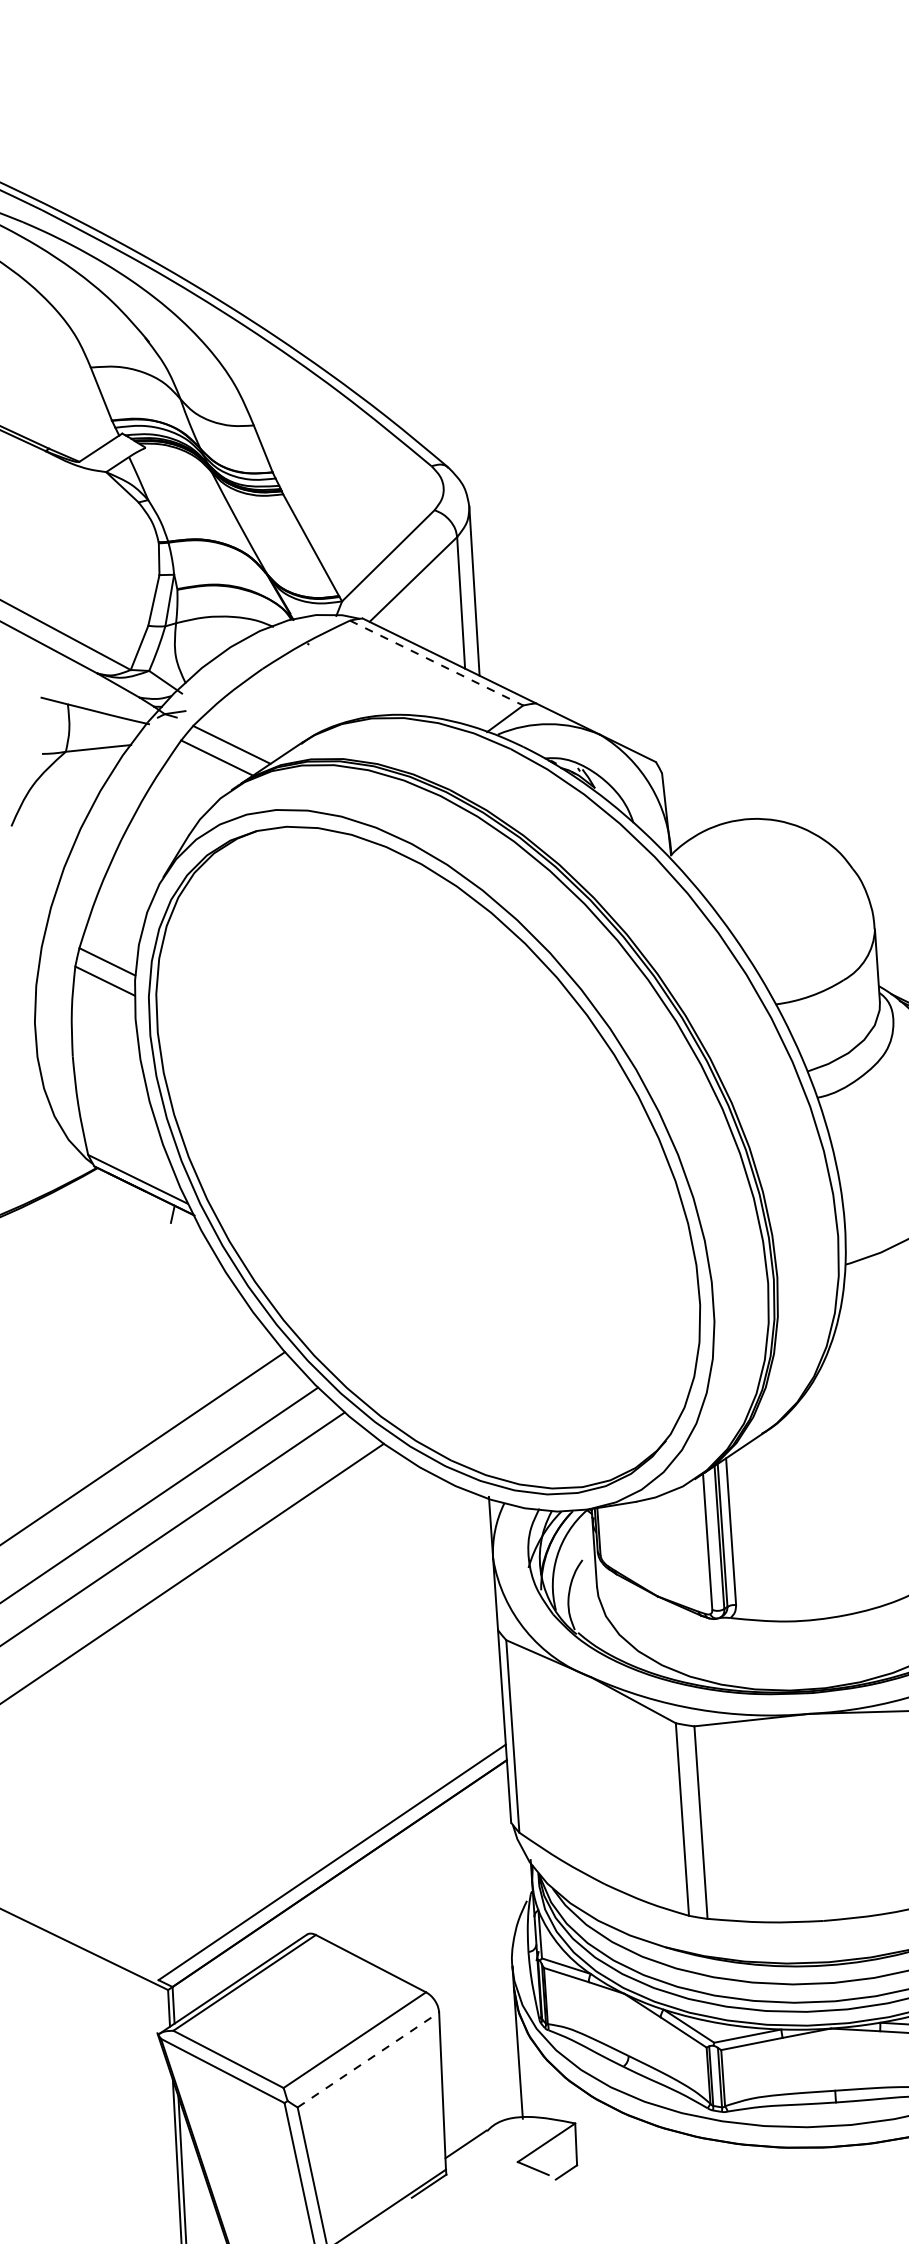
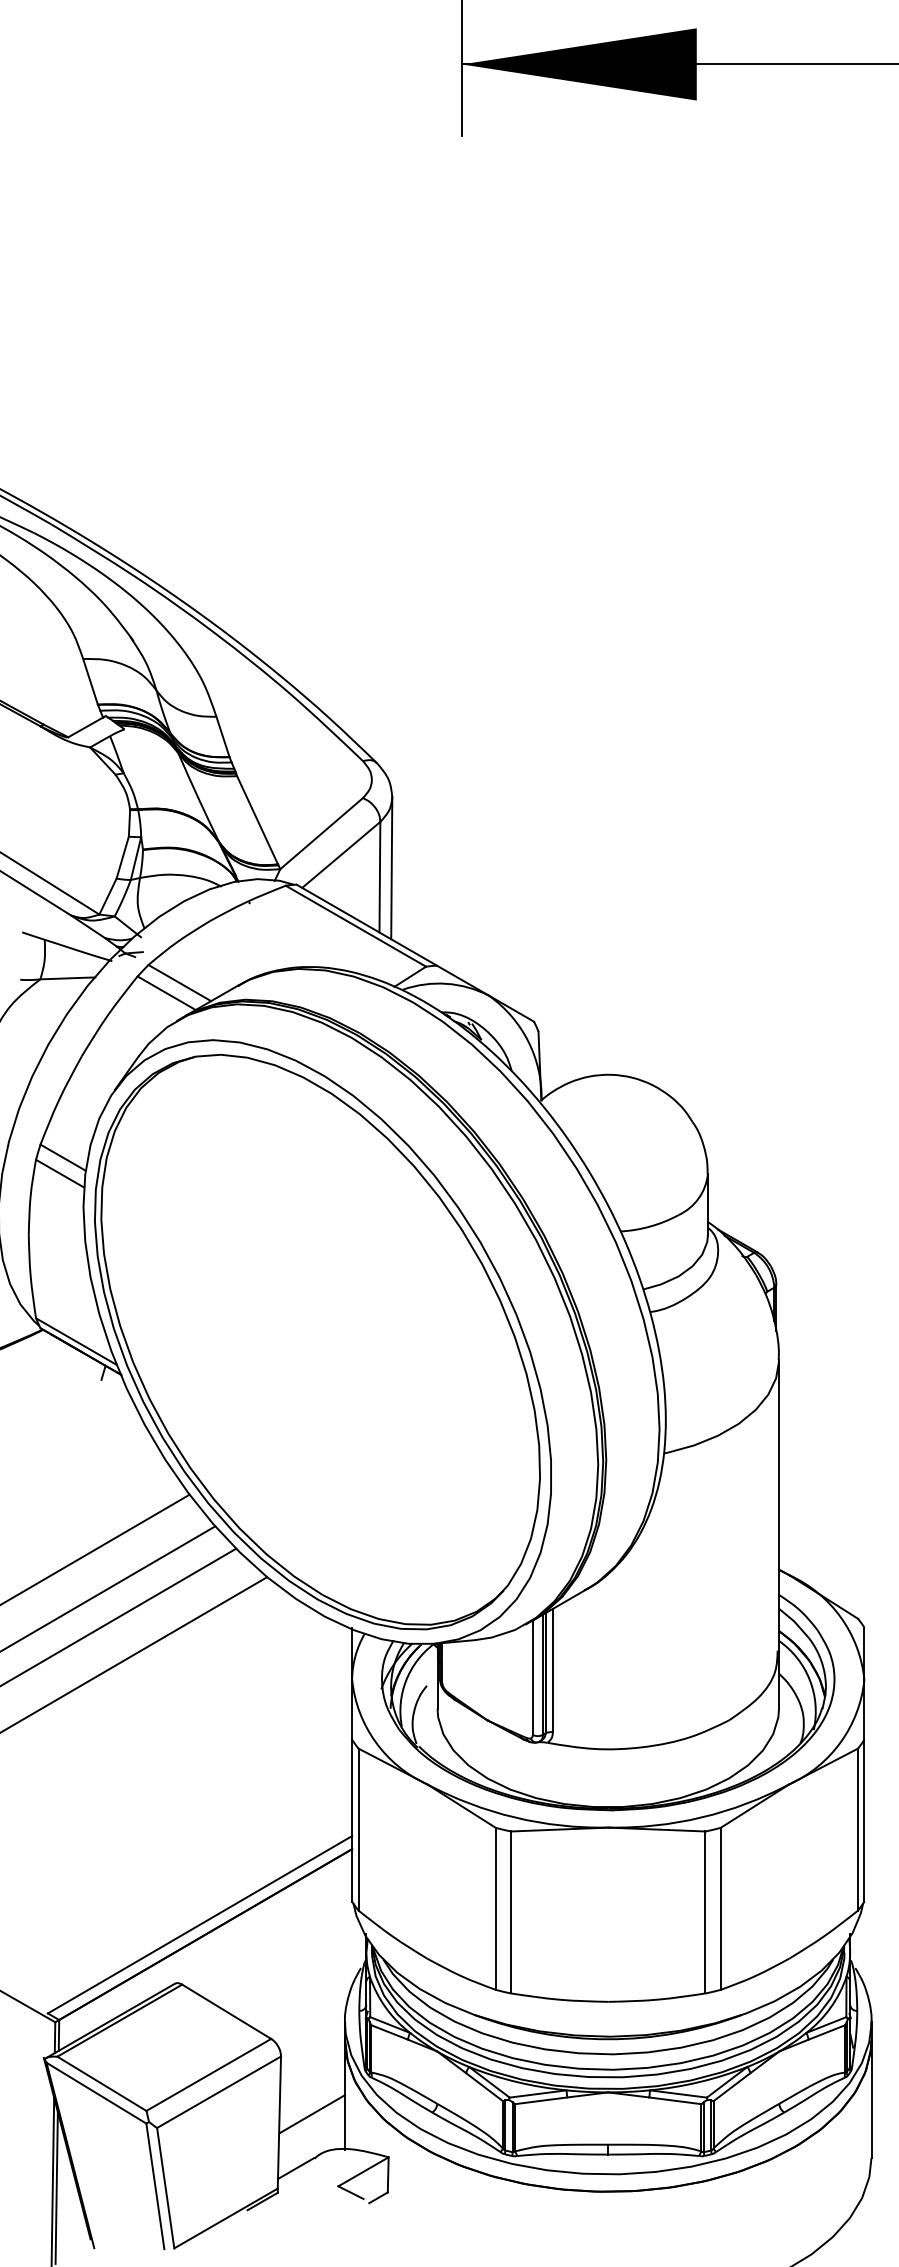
line: (436, 663) -> (355, 926), dashed -> solid
line: (368, 2060) -> (219, 2092), dashed -> solid
line: (481, 2078) -> (312, 2114), added

